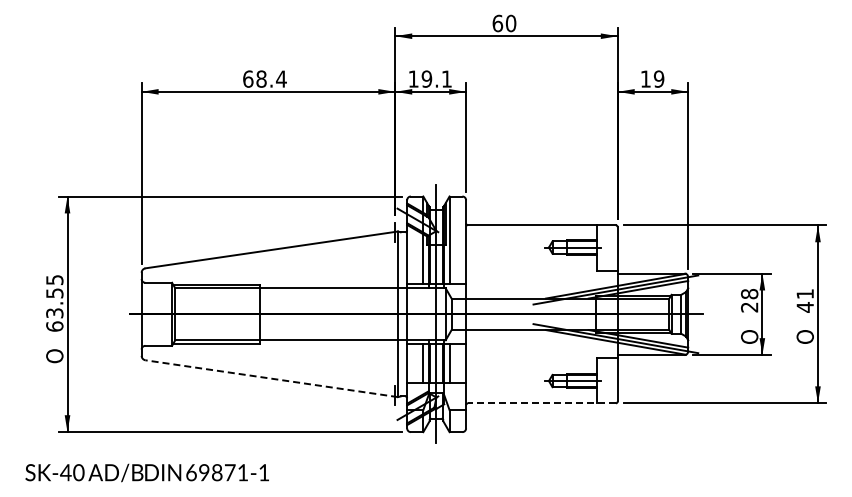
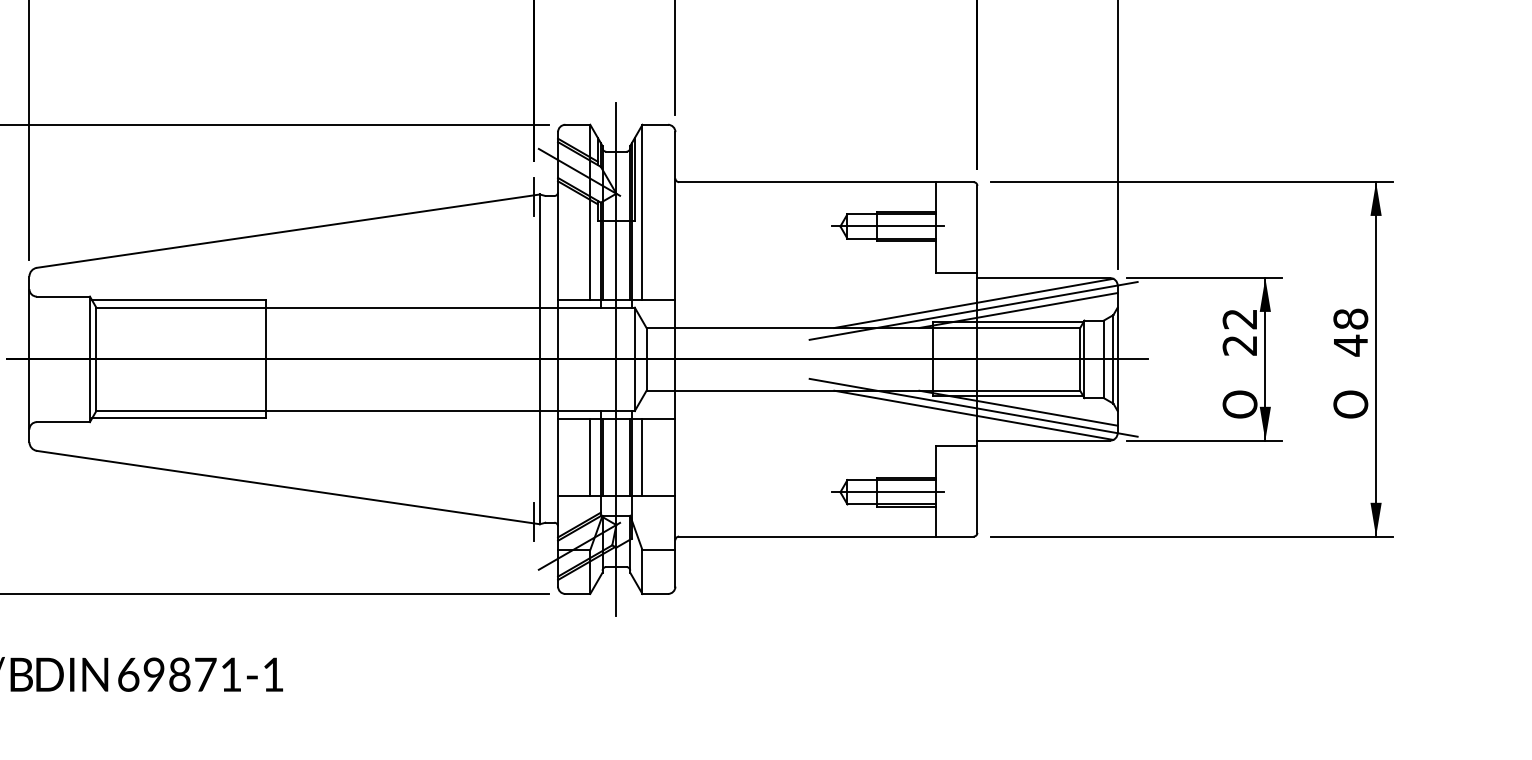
text: (749, 293) -> (1239, 317), 28 -> 22
text: (804, 294) -> (1349, 319), 41 -> 48
line: (271, 378) -> (287, 487), dashed -> solid
line: (541, 403) -> (825, 536), dashed -> solid

